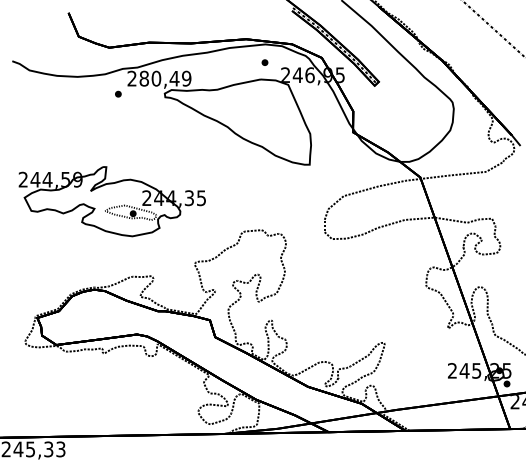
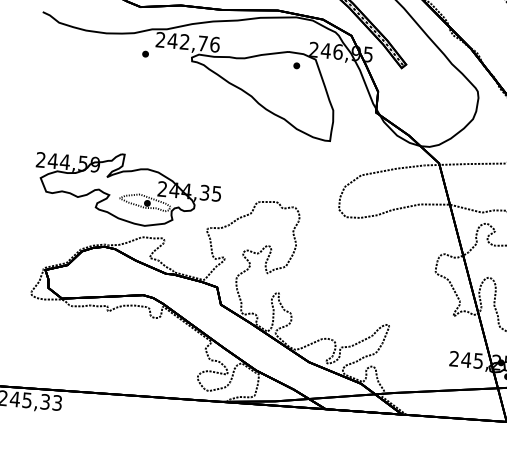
part: (264, 62) -> (296, 65), moved
text: (165, 78) -> (193, 42), 280,49 -> 242,76
part: (111, 201) -> (126, 189), moved

